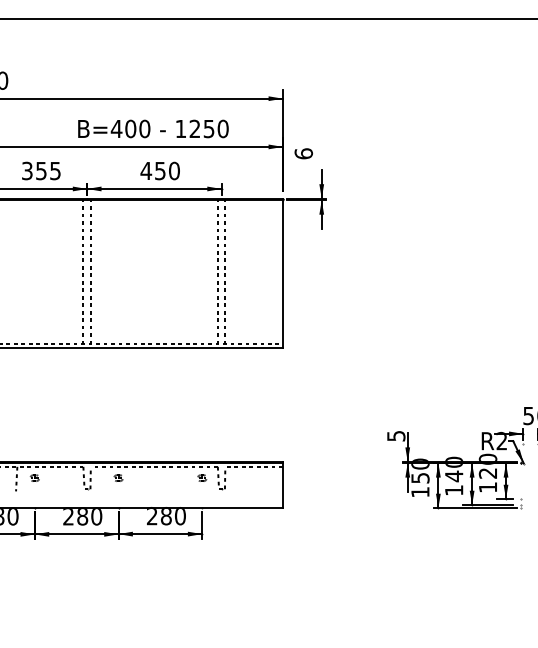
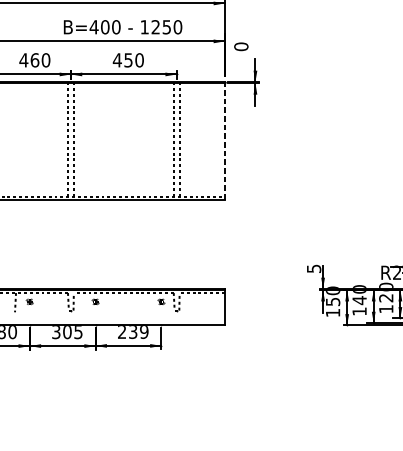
text: (303, 153) -> (241, 46), 6 -> 0
text: (41, 170) -> (35, 59), 355 -> 460
line: (282, 273) -> (224, 140), solid -> dashed
text: (82, 517) -> (67, 332), 280 -> 305
text: (172, 517) -> (138, 332), 280 -> 239

